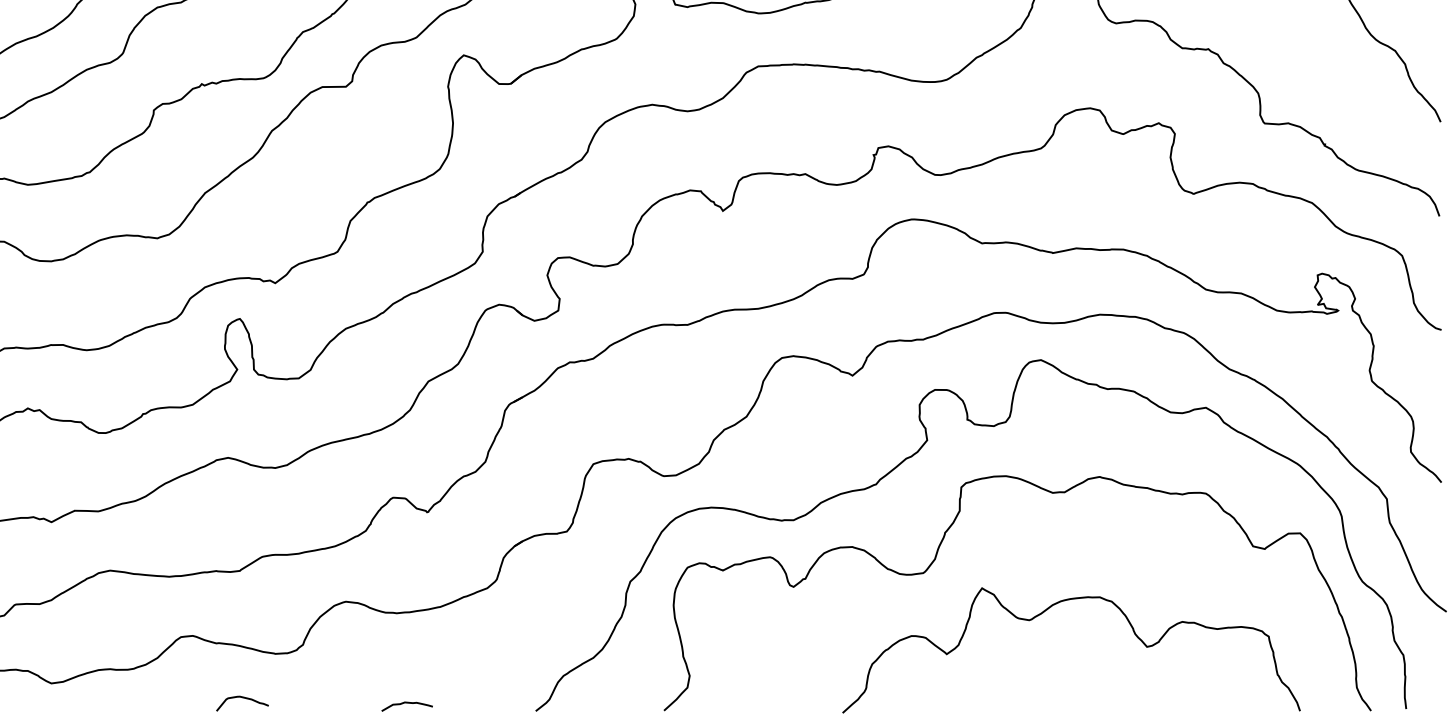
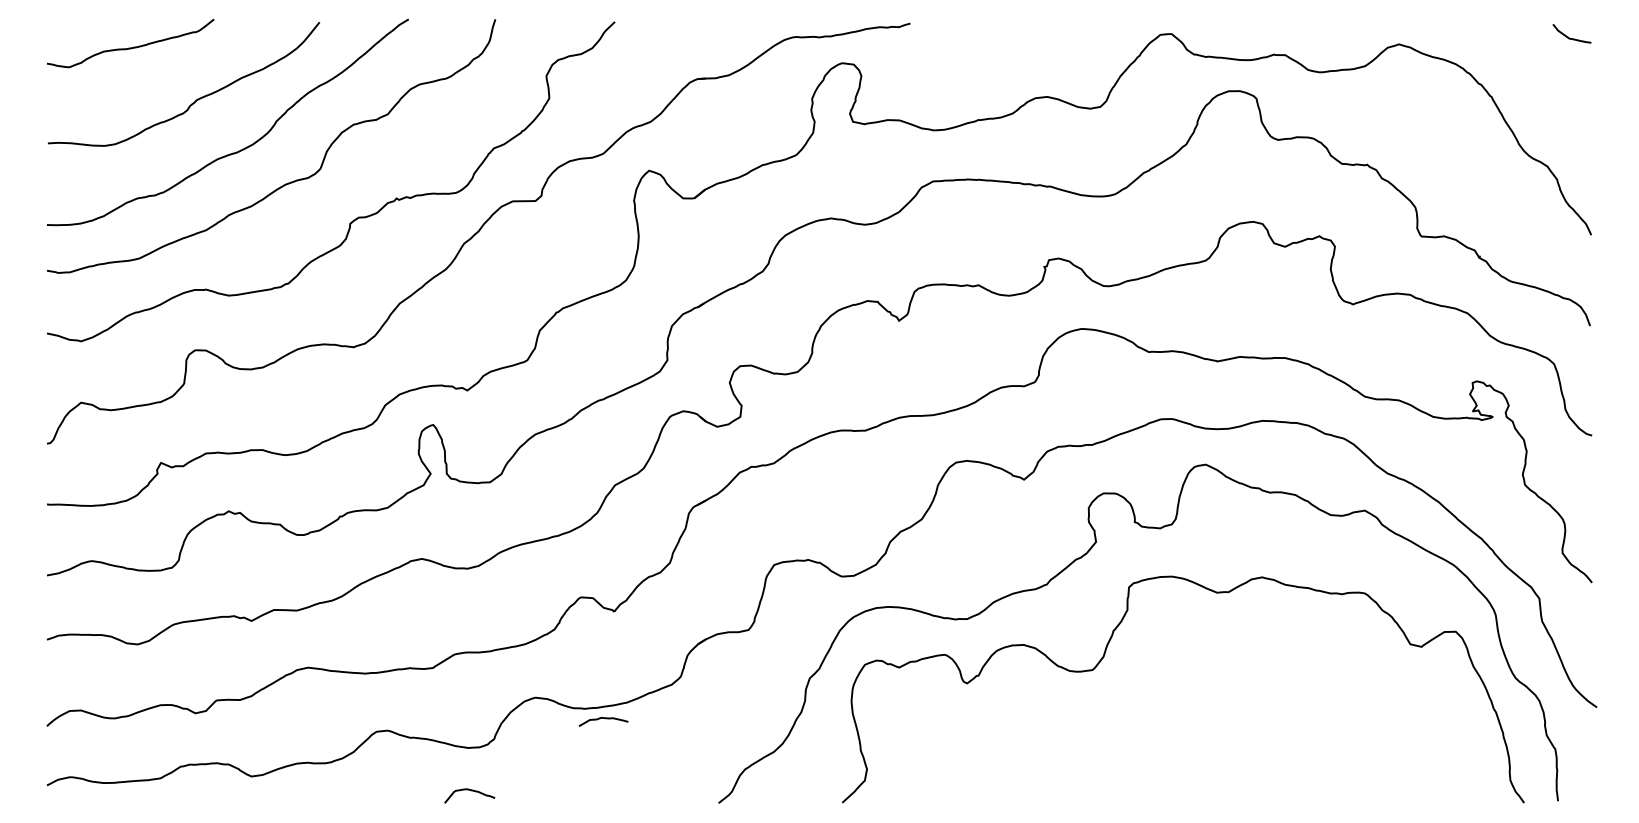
curve: (1042, 613) -> (1207, 709), removed
curve: (244, 698) -> (471, 791), moved
curve: (409, 704) -> (605, 719), moved

